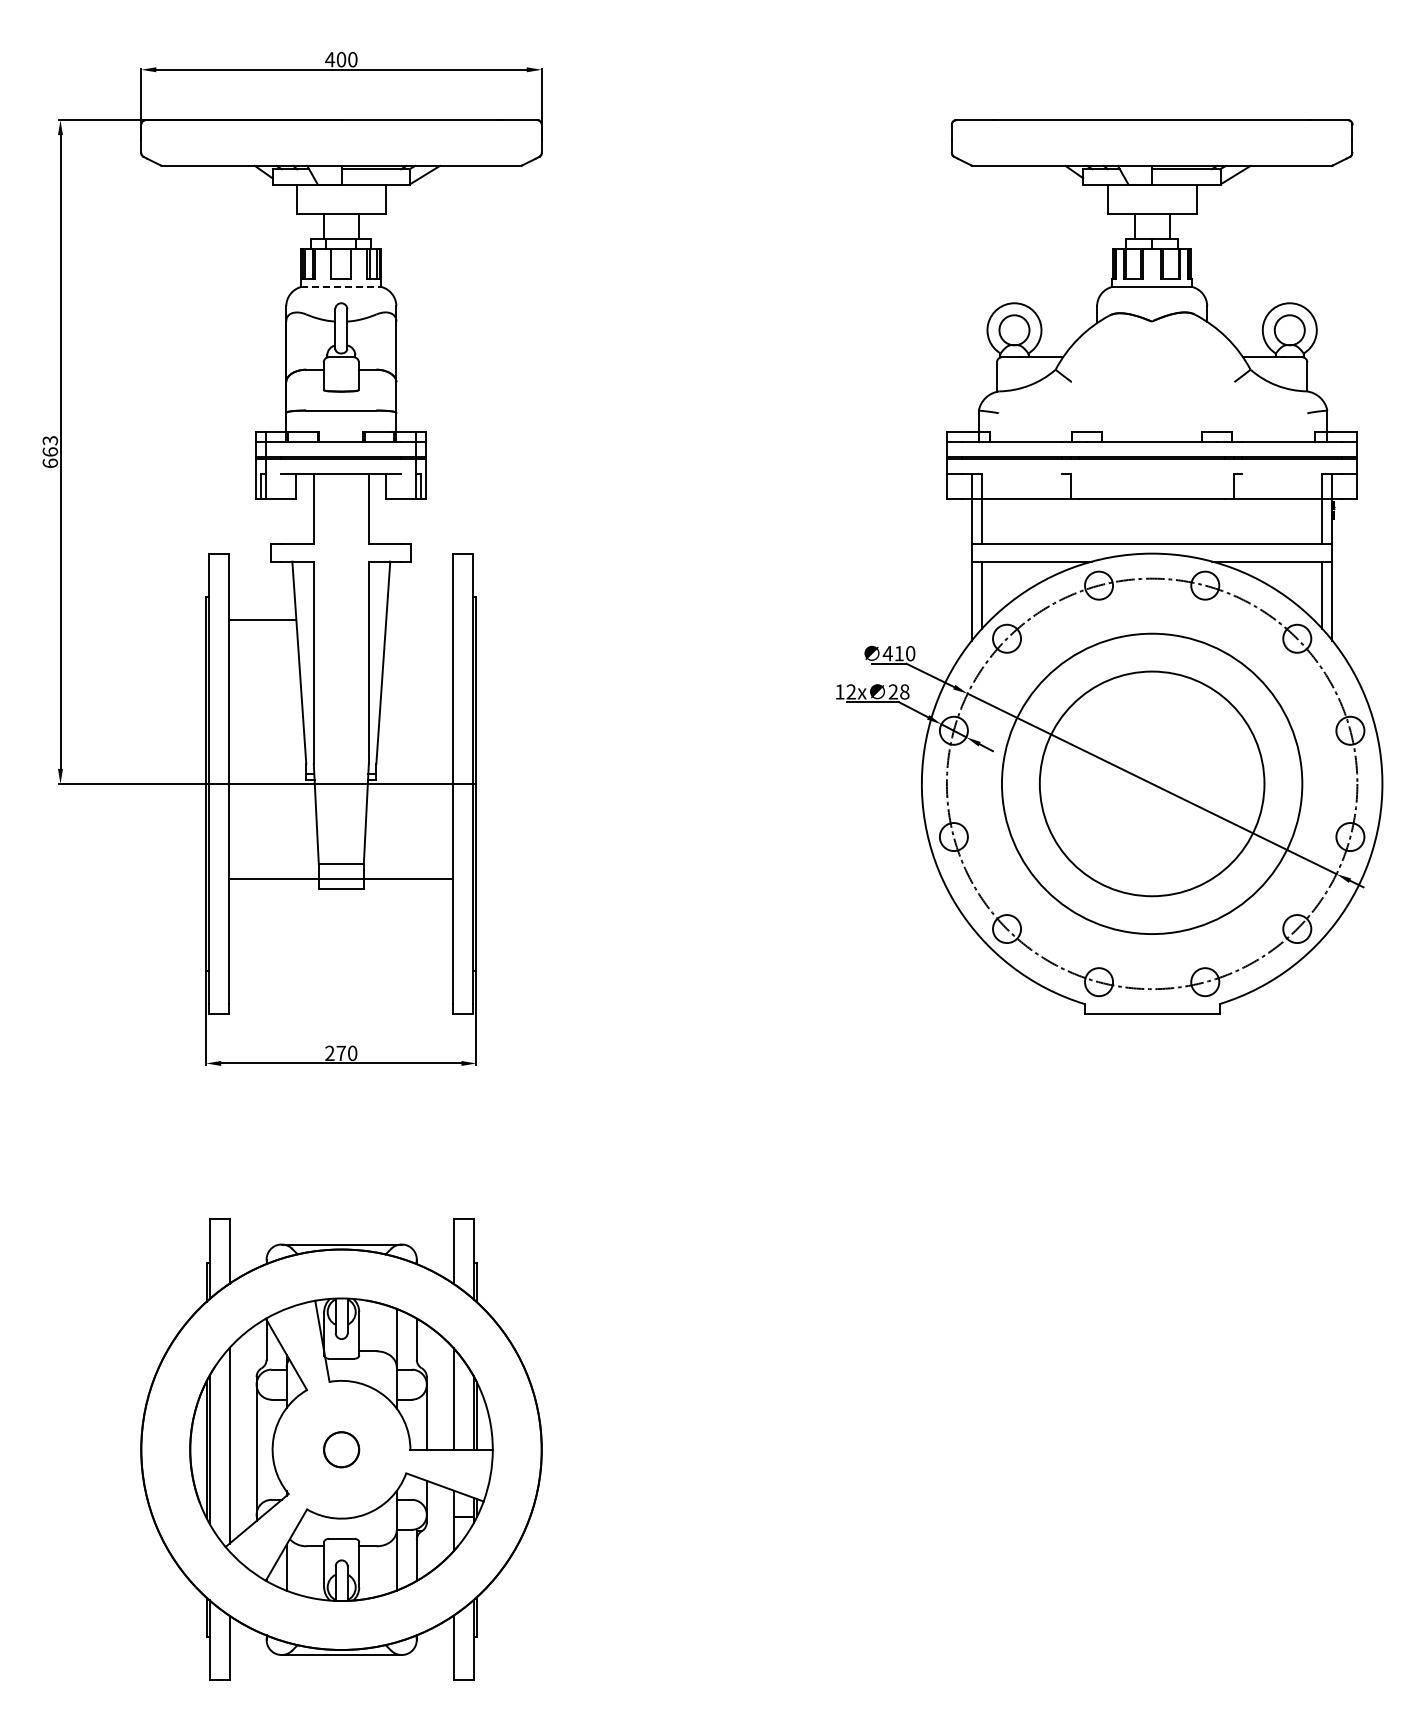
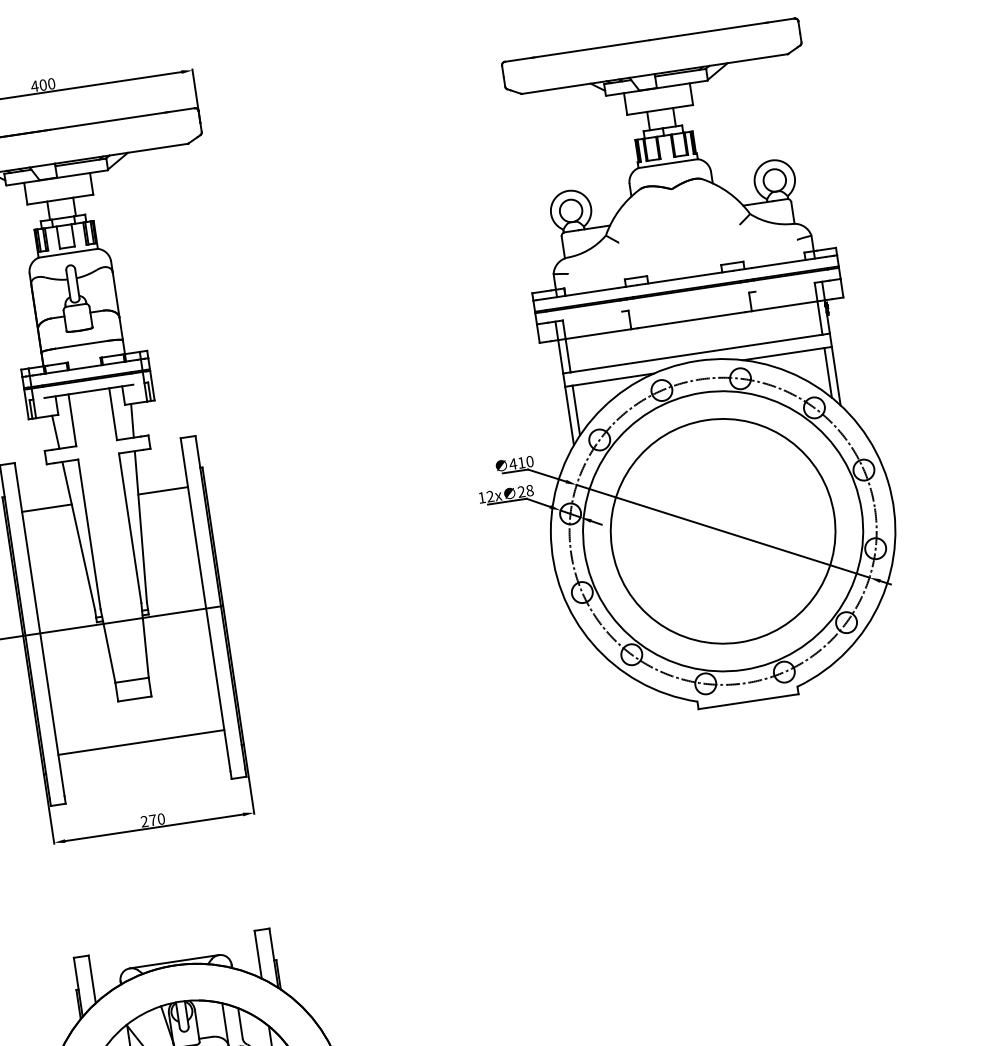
line: (341, 286) -> (68, 252), dashed -> solid
line: (289, 520) -> (55, 431), added
line: (392, 520) -> (131, 420), added
line: (419, 619) -> (162, 490), added
circle: (1151, 783) -> (722, 531), size x1.67
line: (341, 879) -> (141, 742), moved

